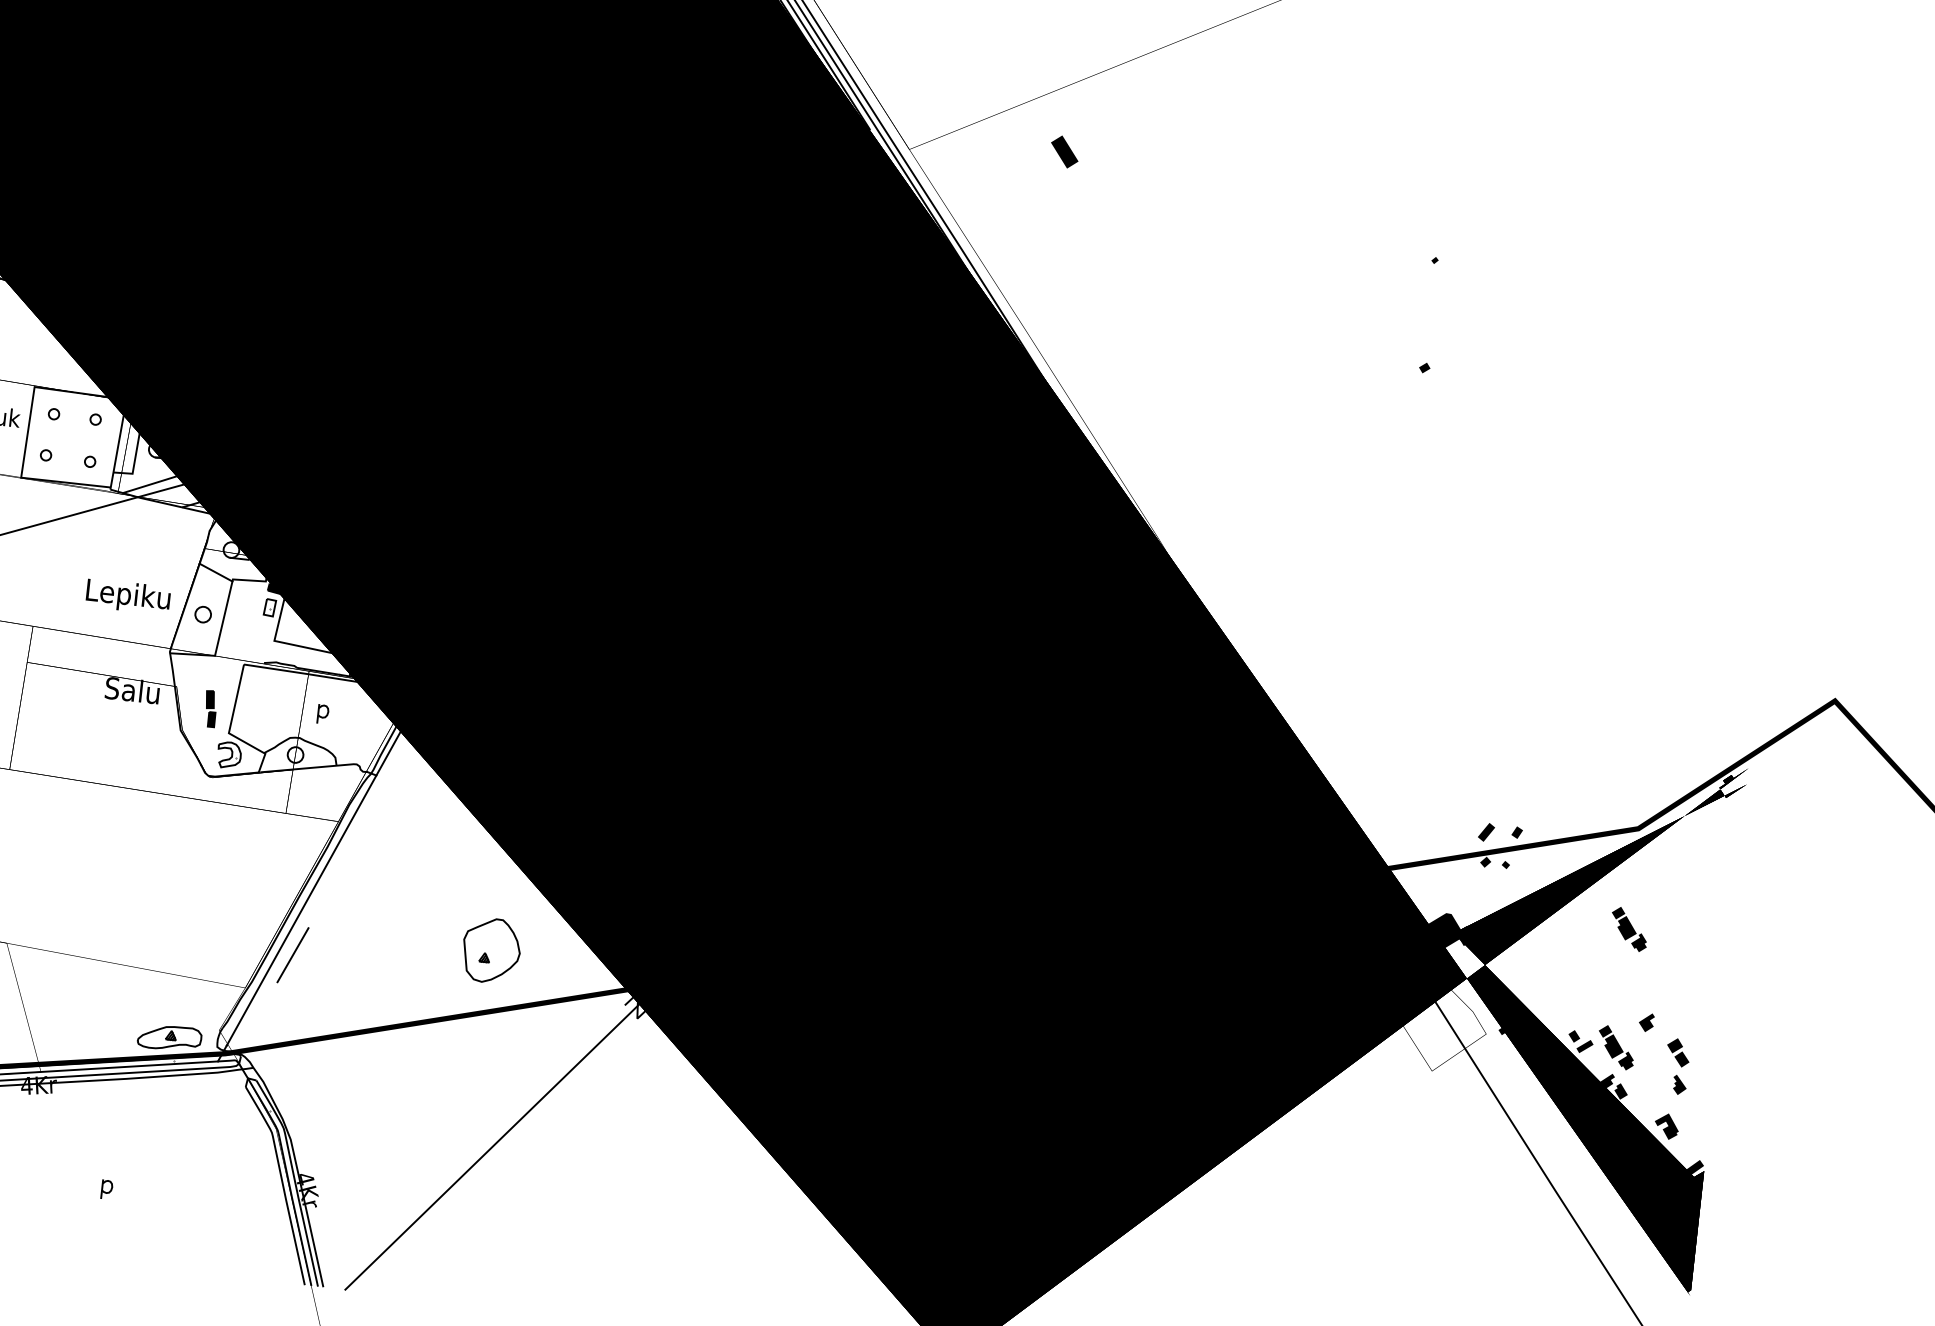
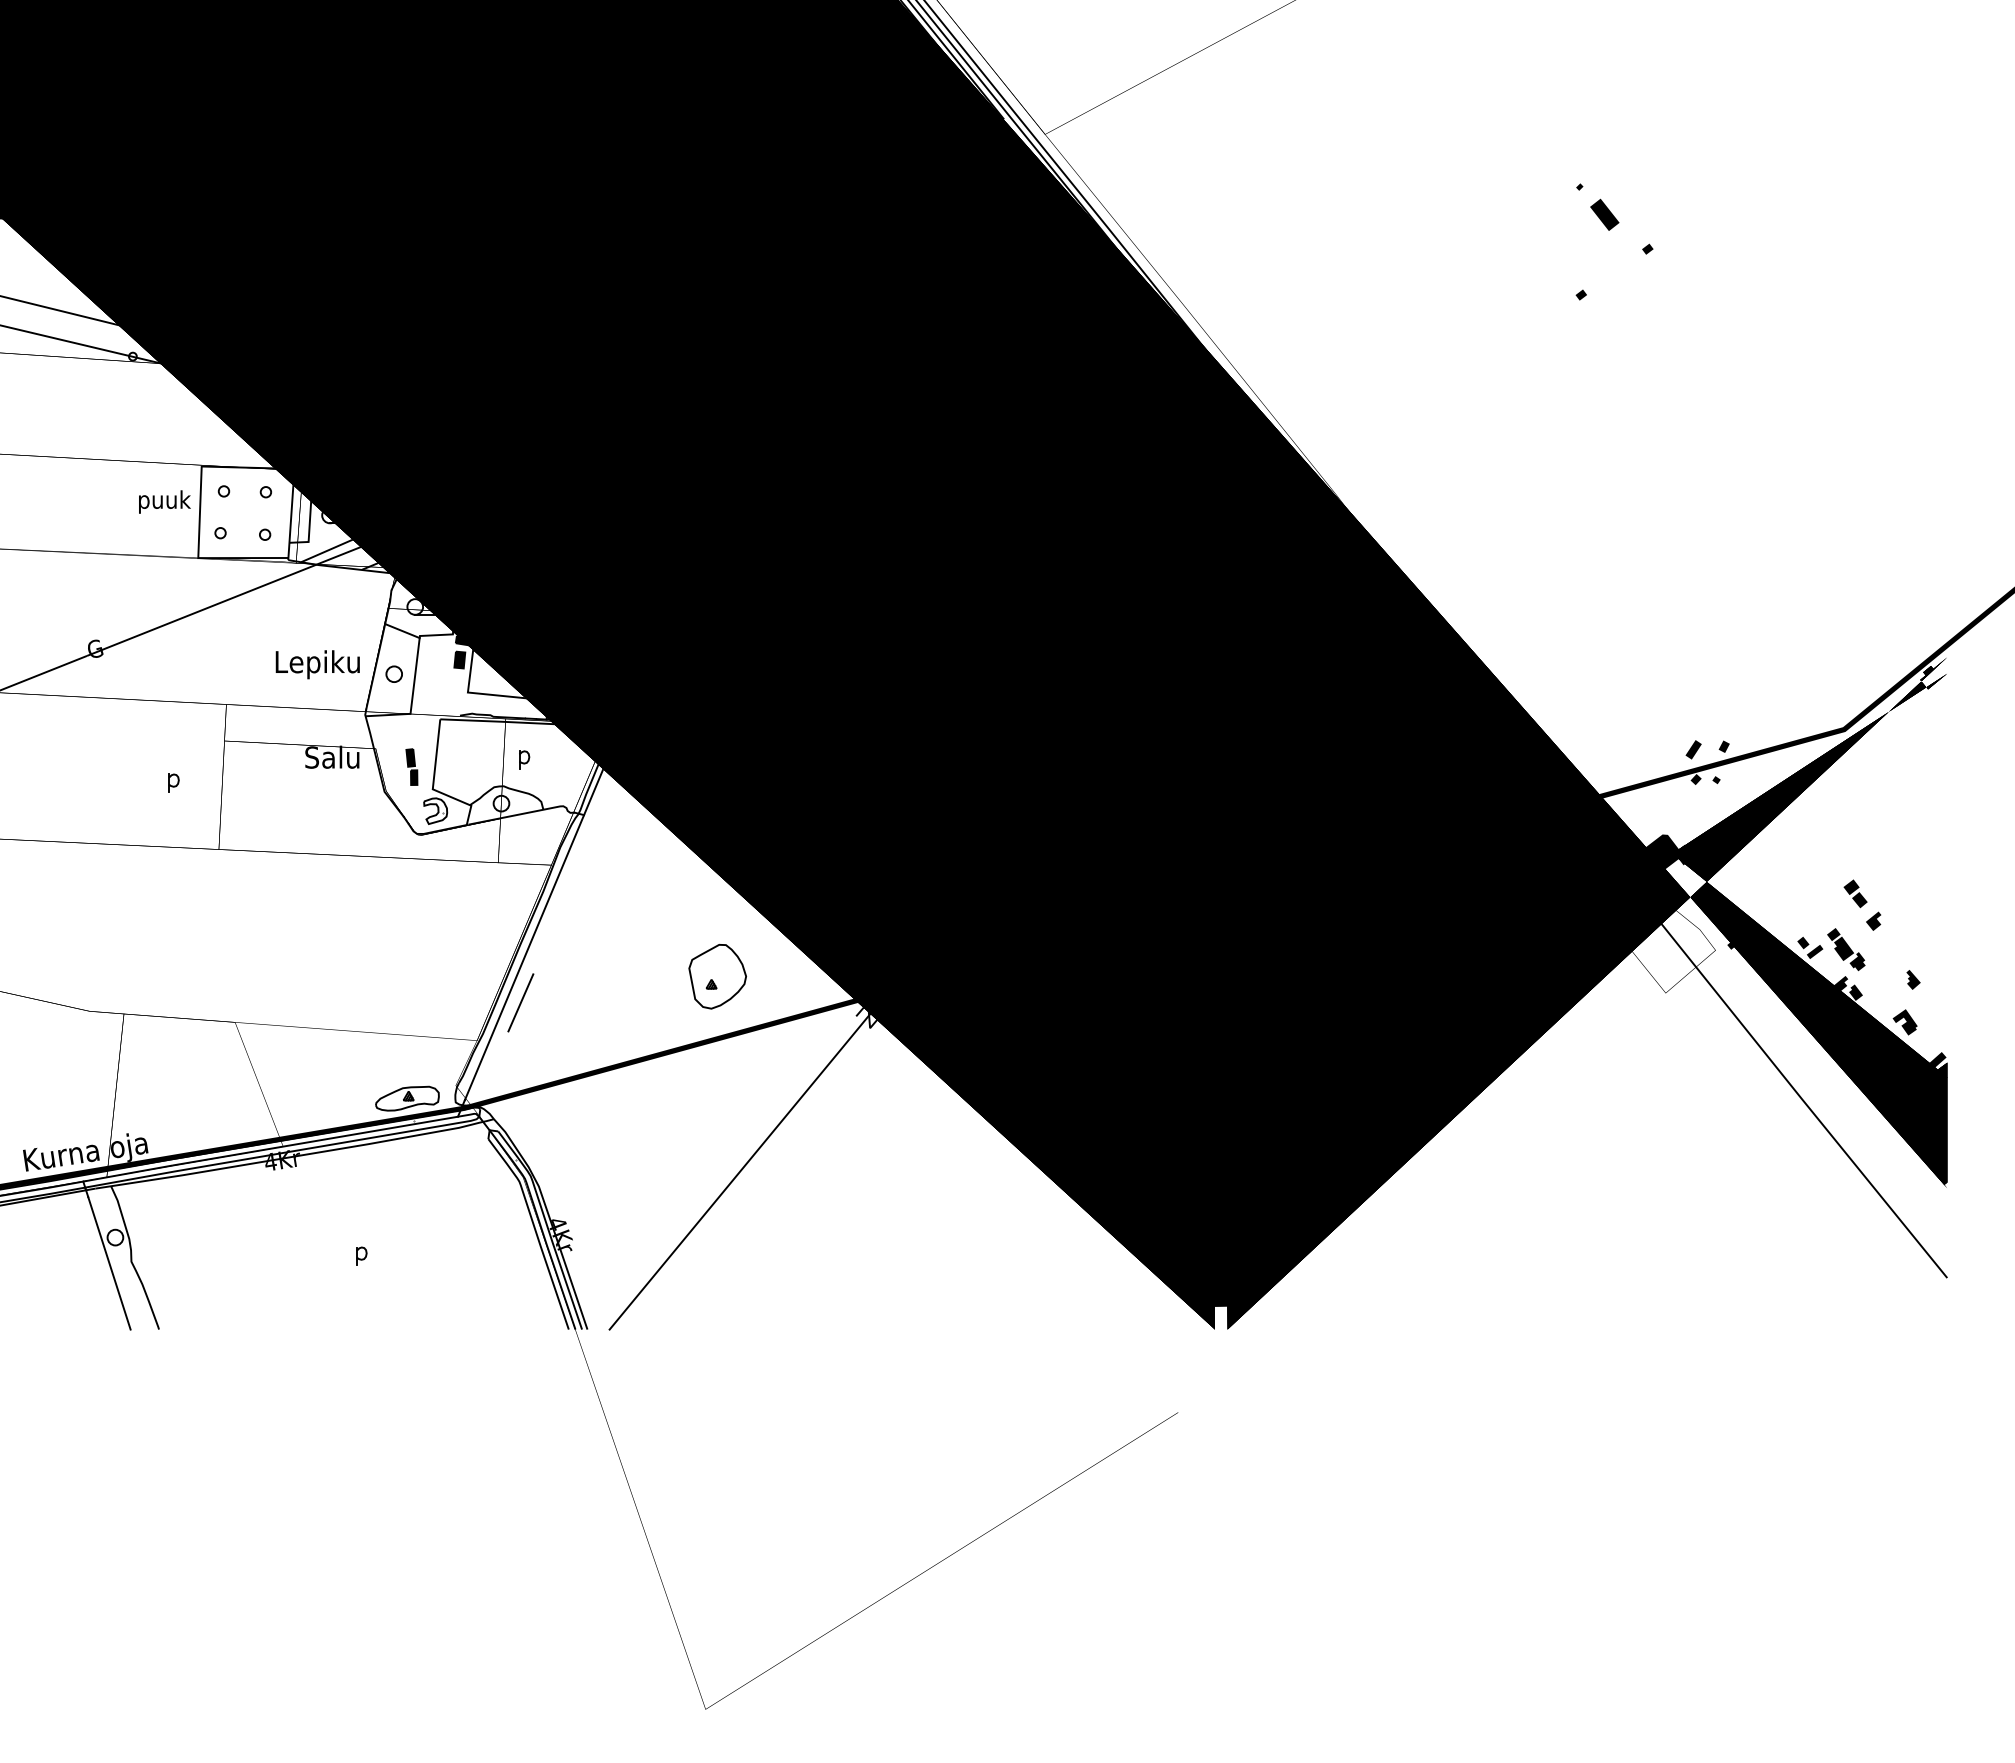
part: (1064, 151) -> (1604, 214), moved
fill: (1495, 328) -> (1647, 248), added
fill: (269, 607) -> (459, 659), added
part: (1629, 929) -> (1846, 830), removed
part: (1678, 1052) -> (1855, 893), moved

